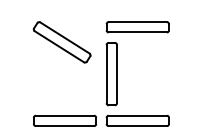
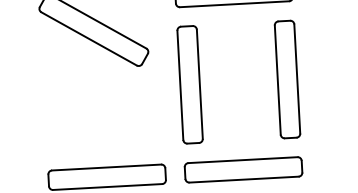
part: (163, 74) -> (286, 80), added

